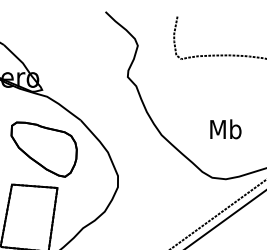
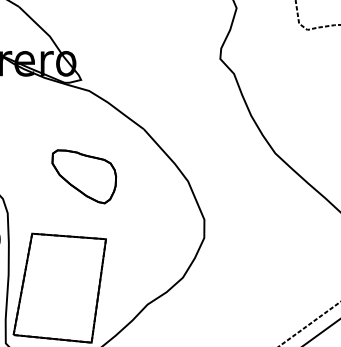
part: (43, 149) -> (83, 176), size x0.6

